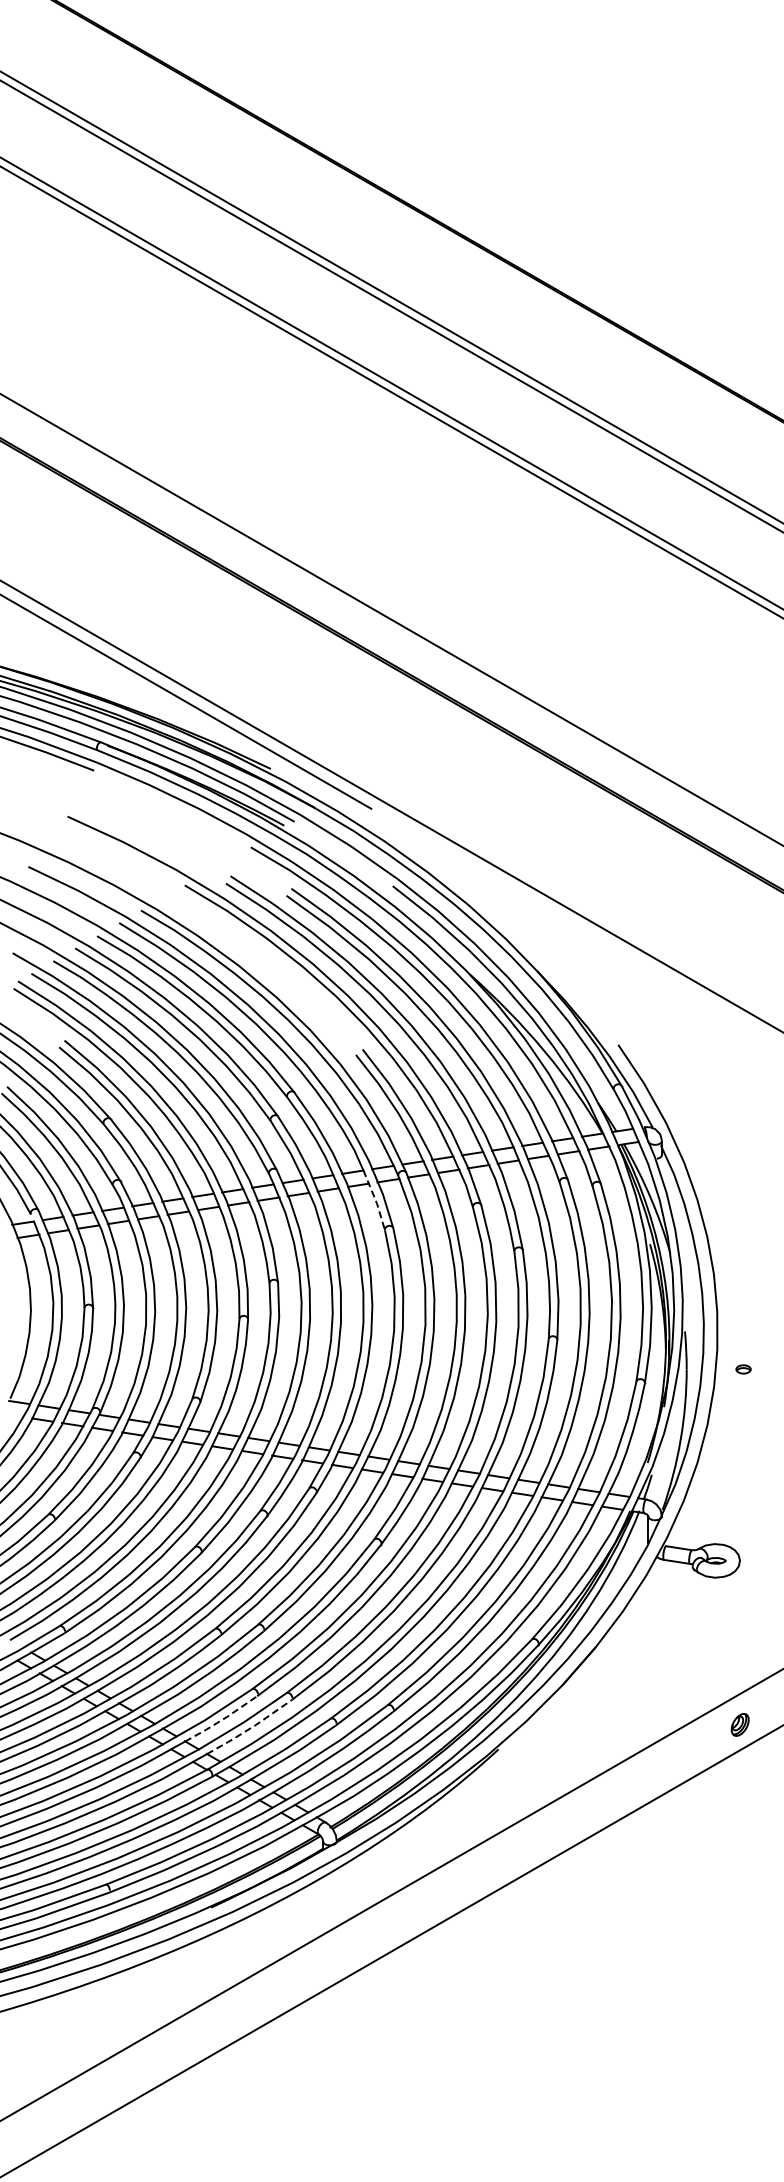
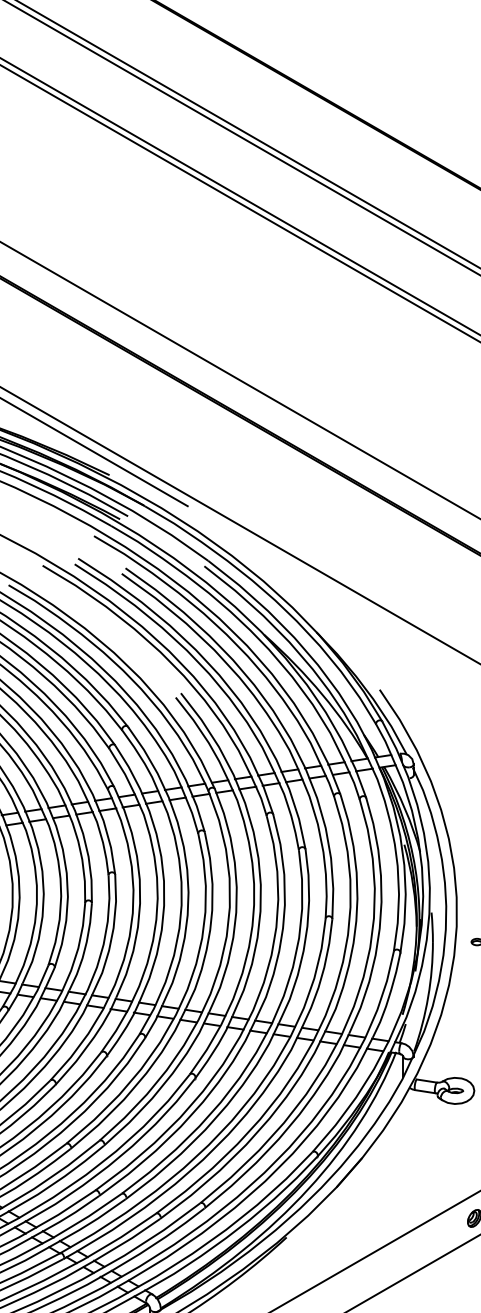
line: (375, 1200) -> (190, 810), dashed -> solid
line: (222, 1720) -> (72, 1215), dashed -> solid
line: (250, 1728) -> (93, 1221), dashed -> solid

